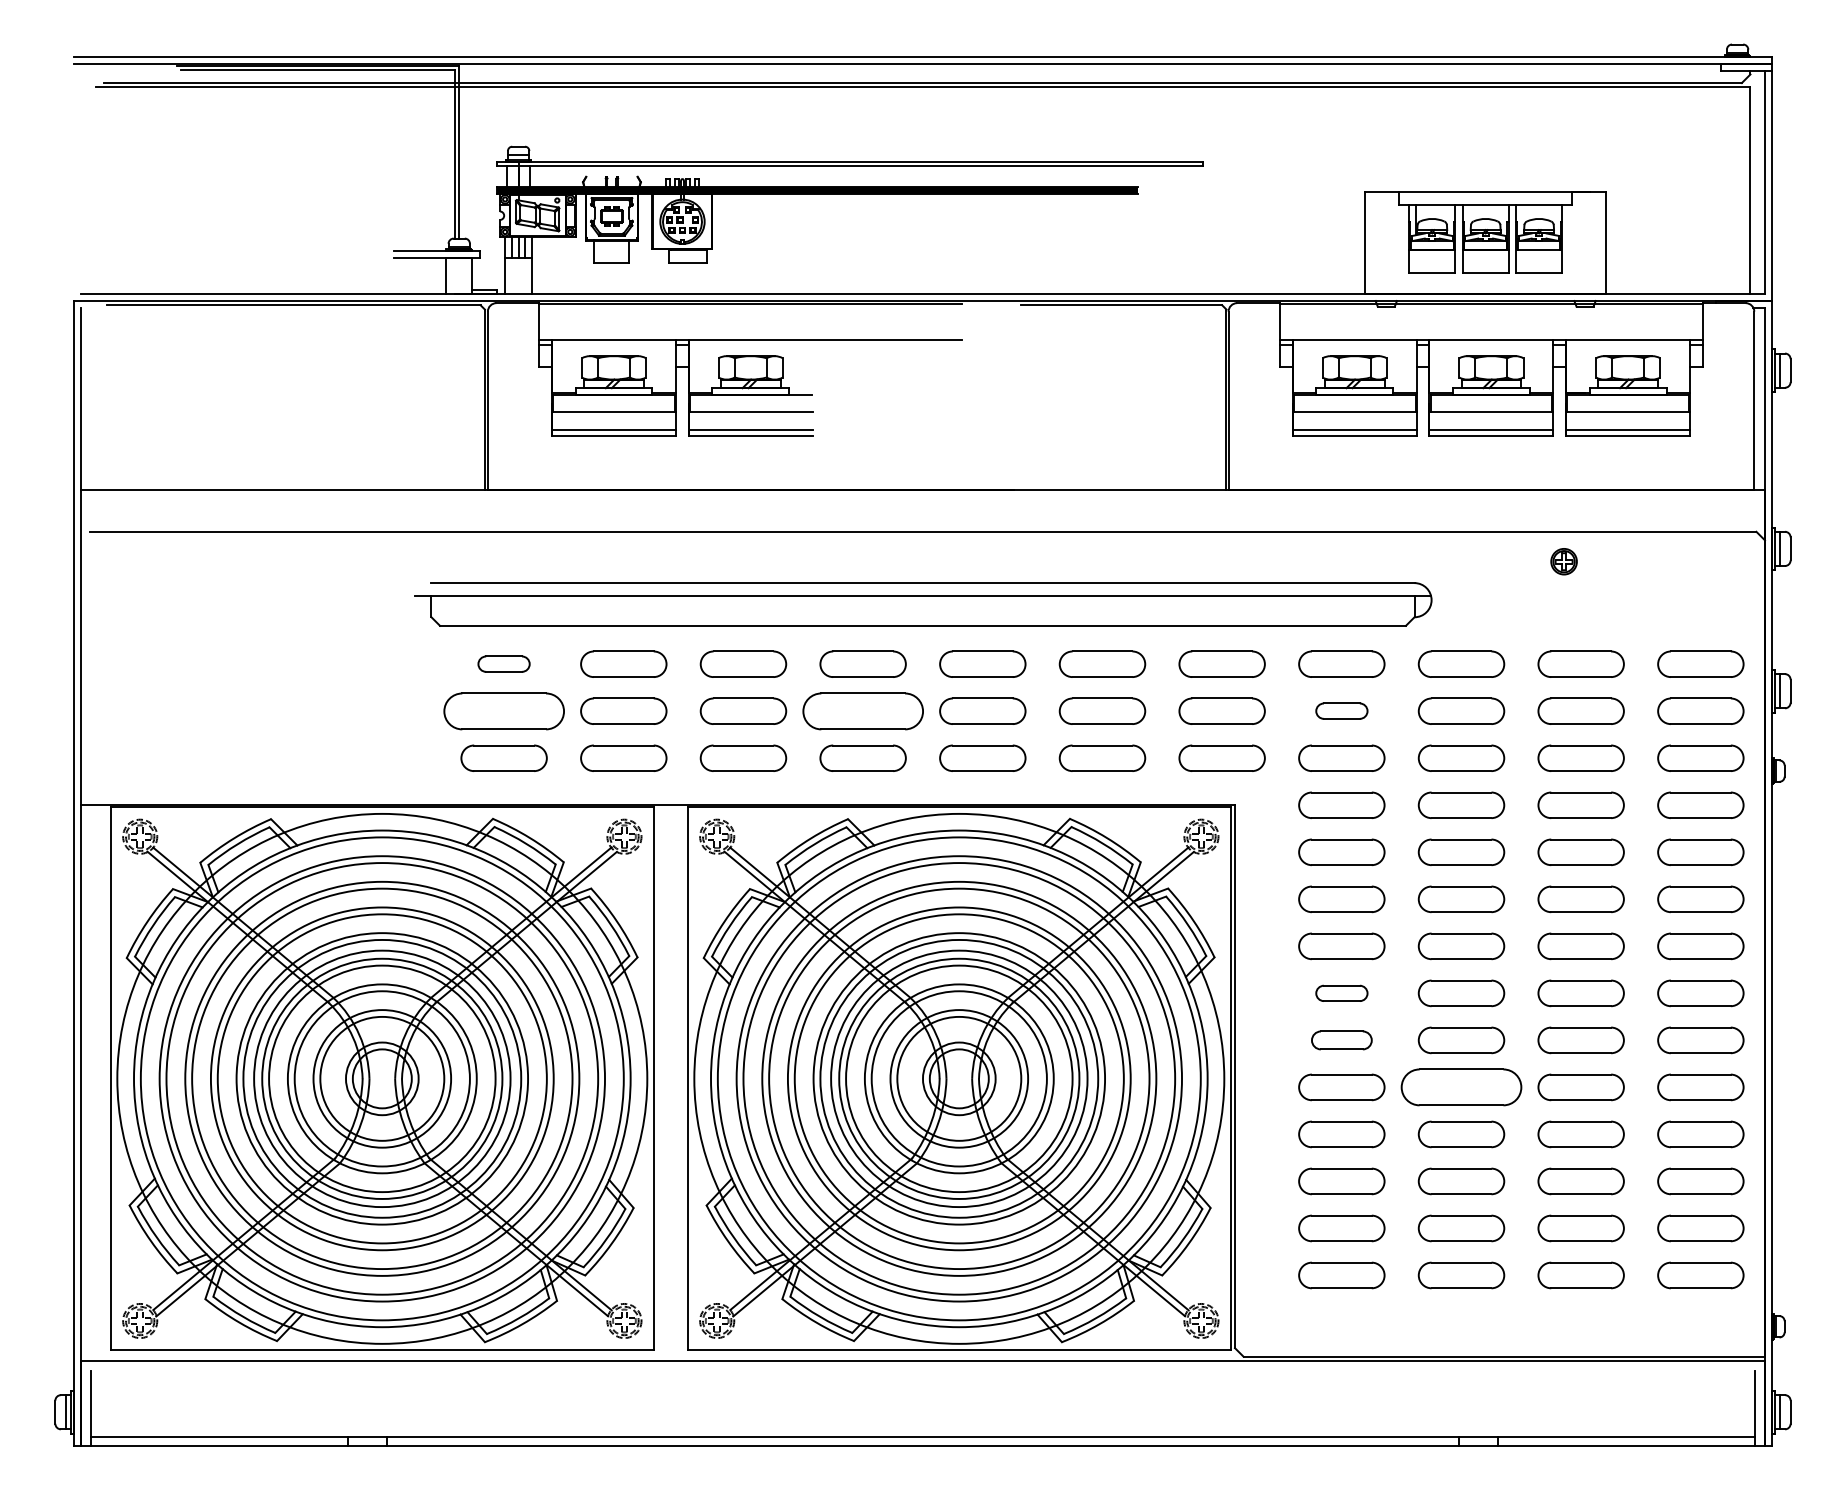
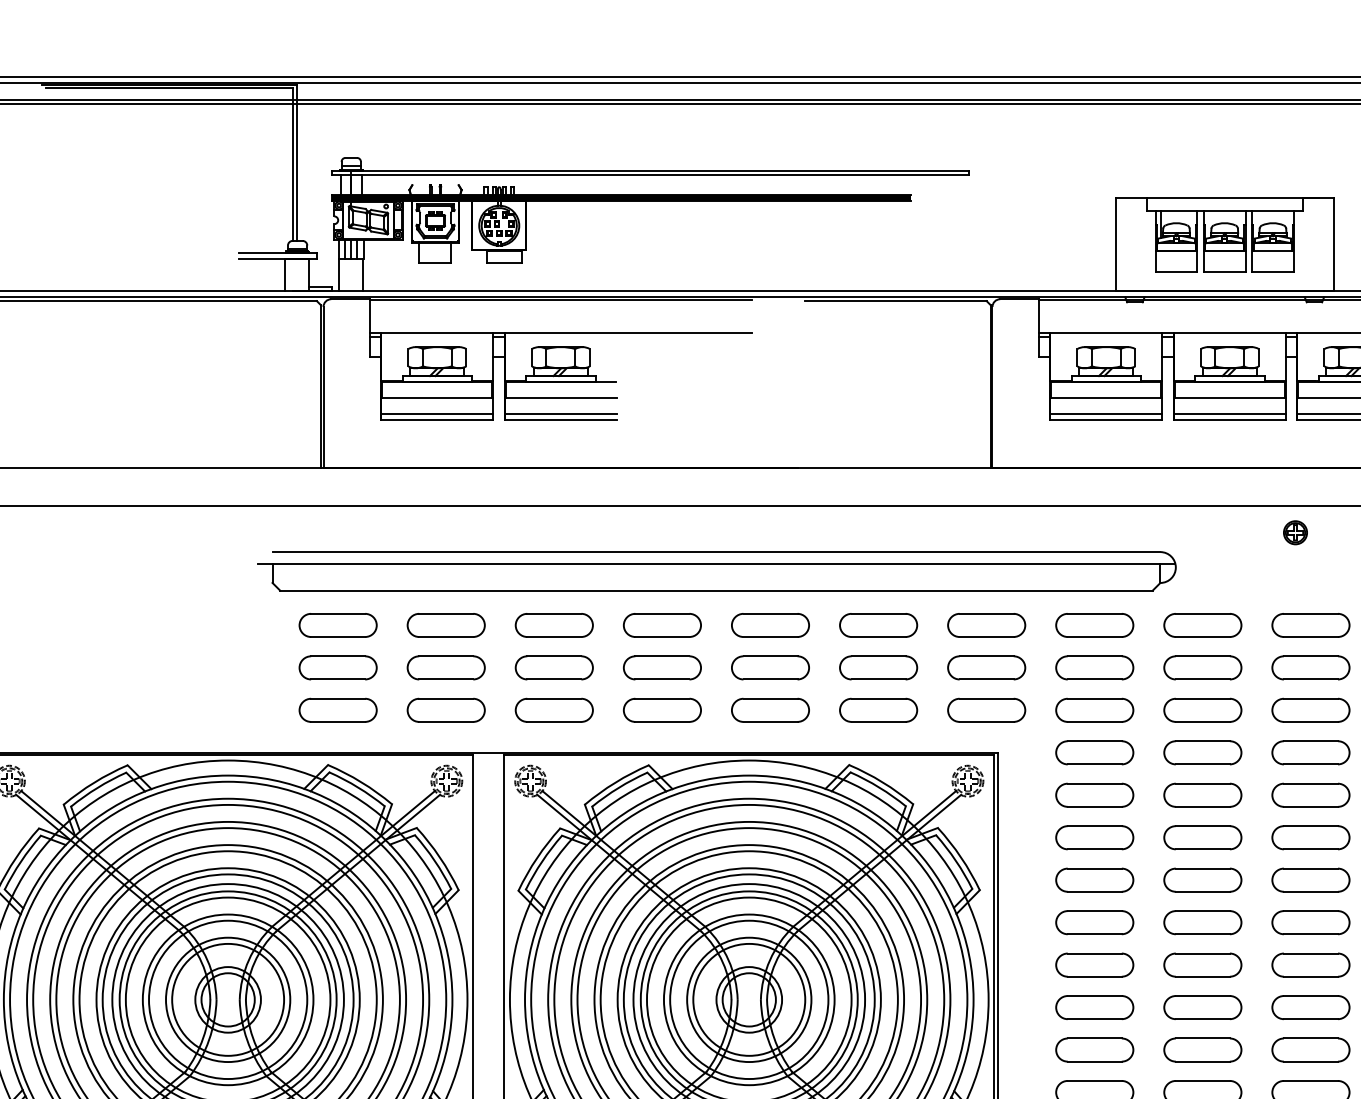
part: (503, 663) -> (337, 624), size x1.67
part: (503, 710) -> (337, 667), size x0.71
part: (862, 710) -> (661, 667), size x0.71
part: (1341, 710) -> (1094, 667), size x1.67
part: (1341, 993) -> (1094, 922), size x1.67
part: (1341, 1040) -> (1094, 965), size x1.43
part: (1461, 1087) -> (1202, 1007), size x0.71

